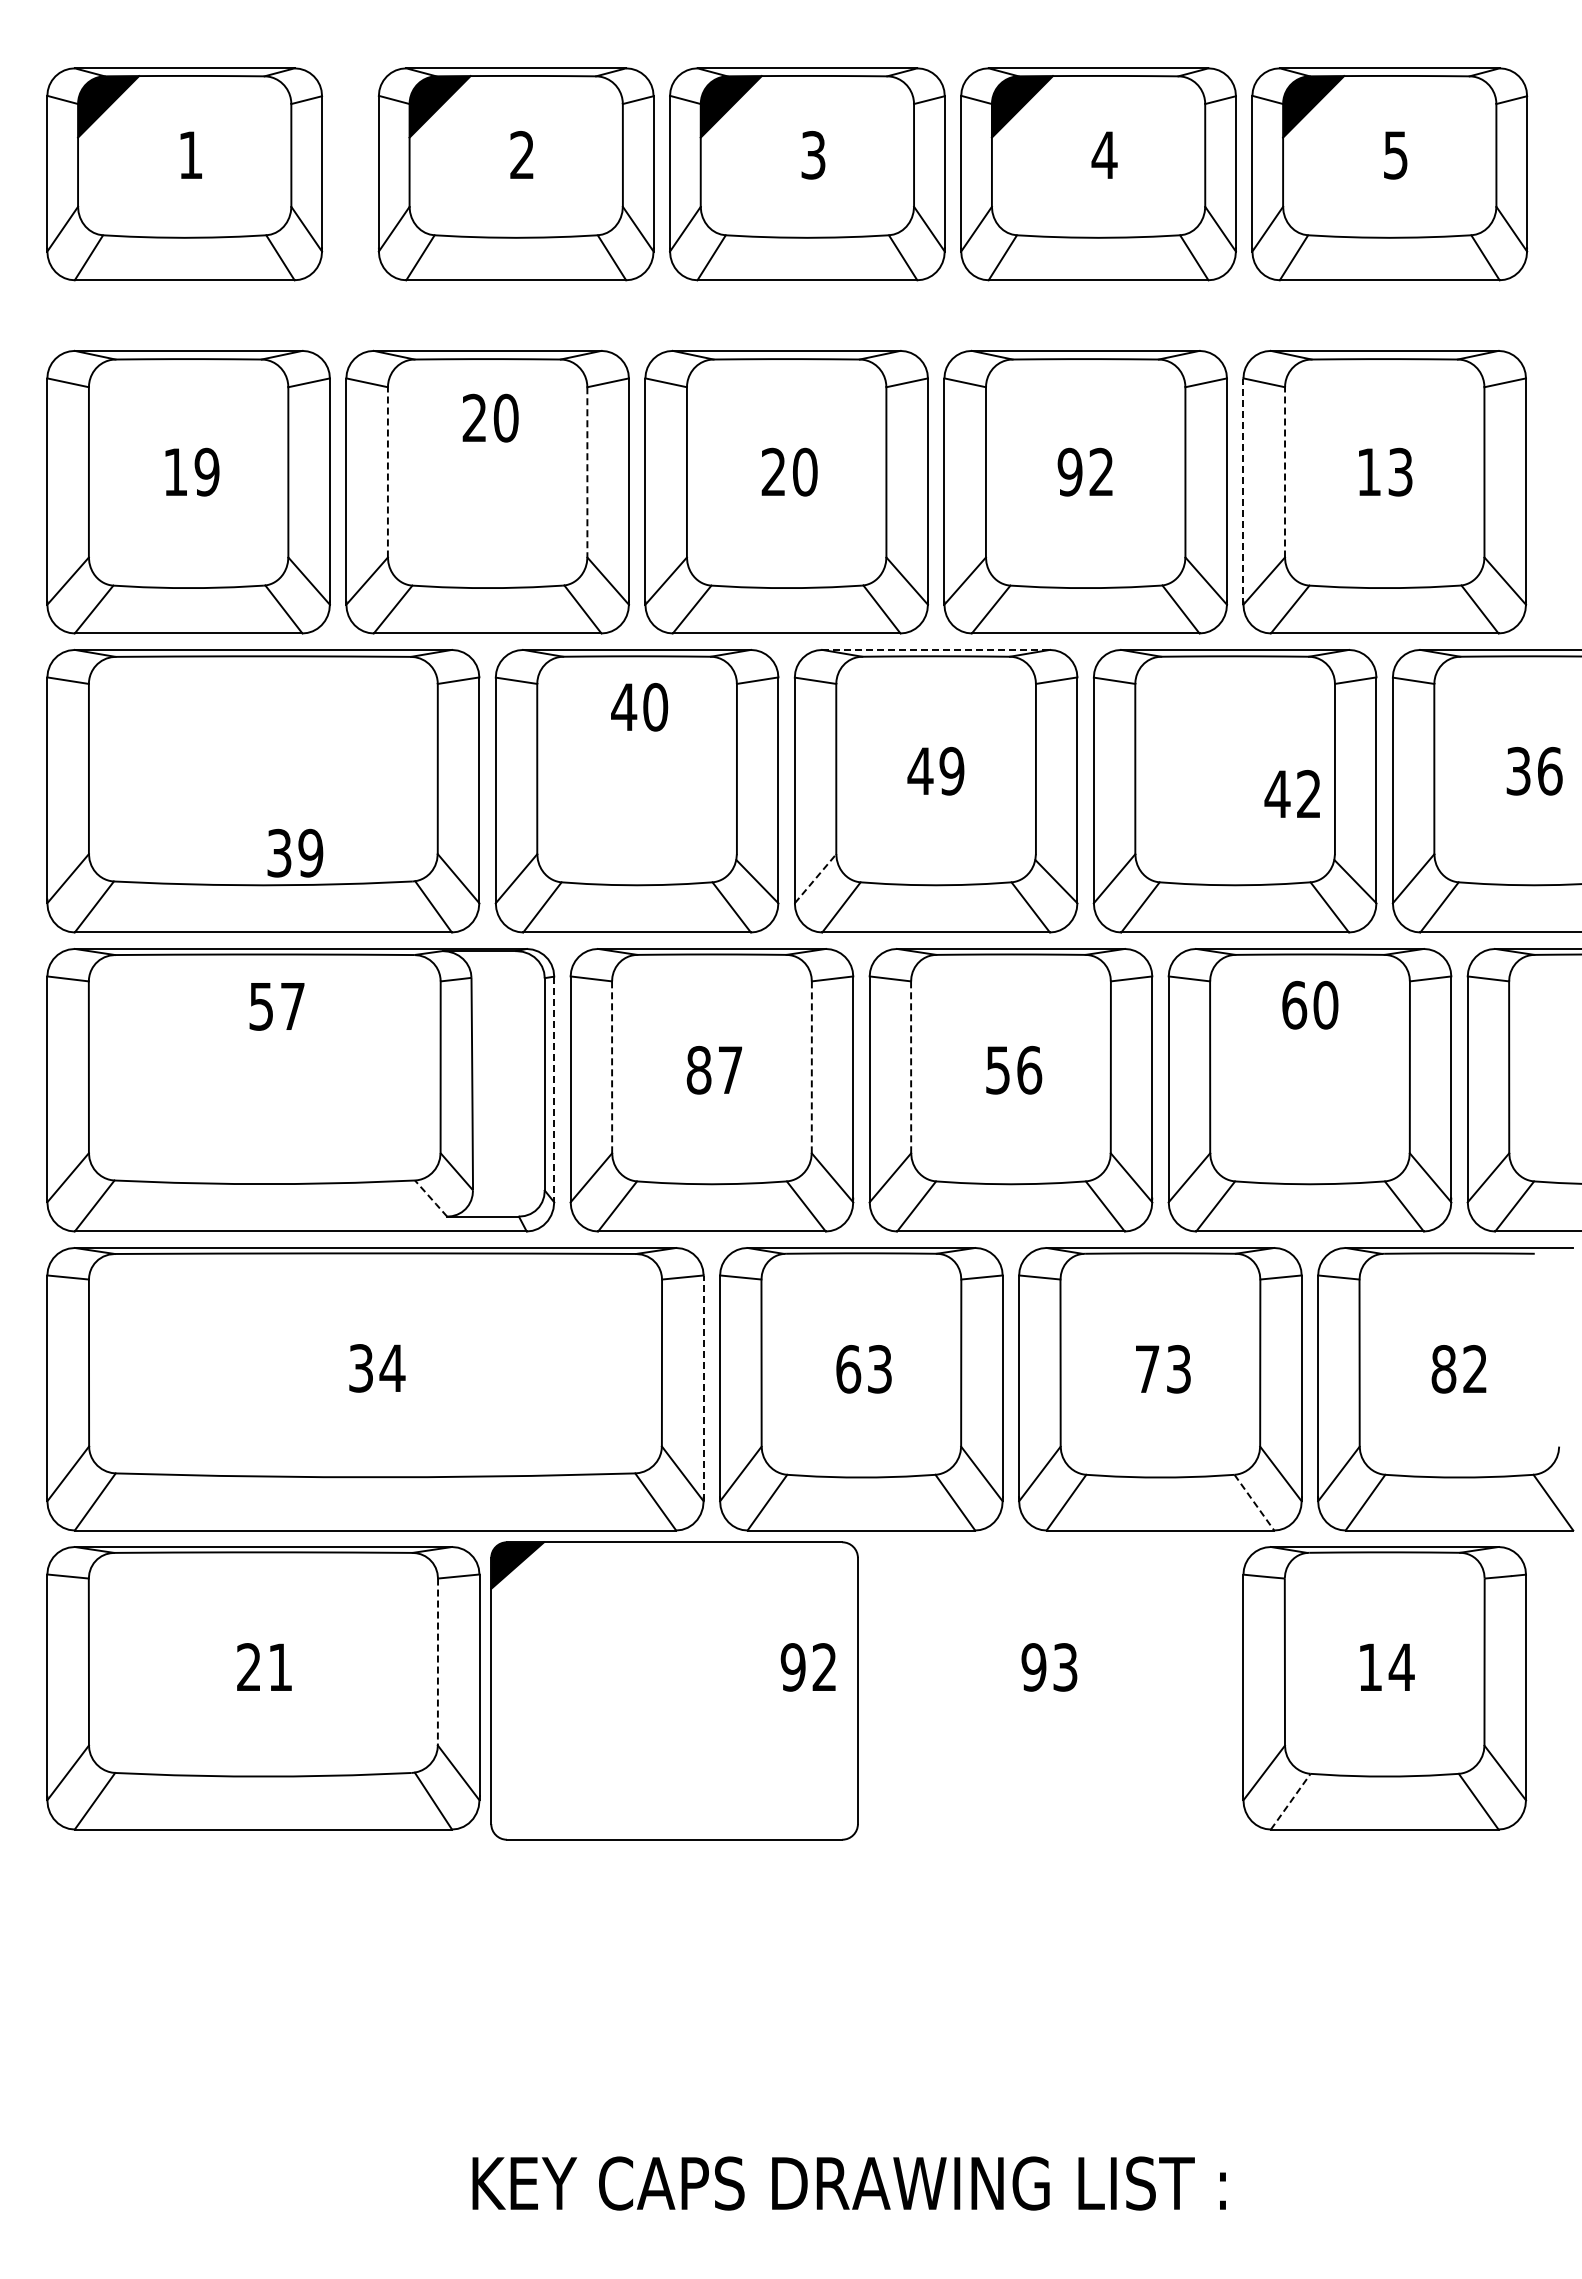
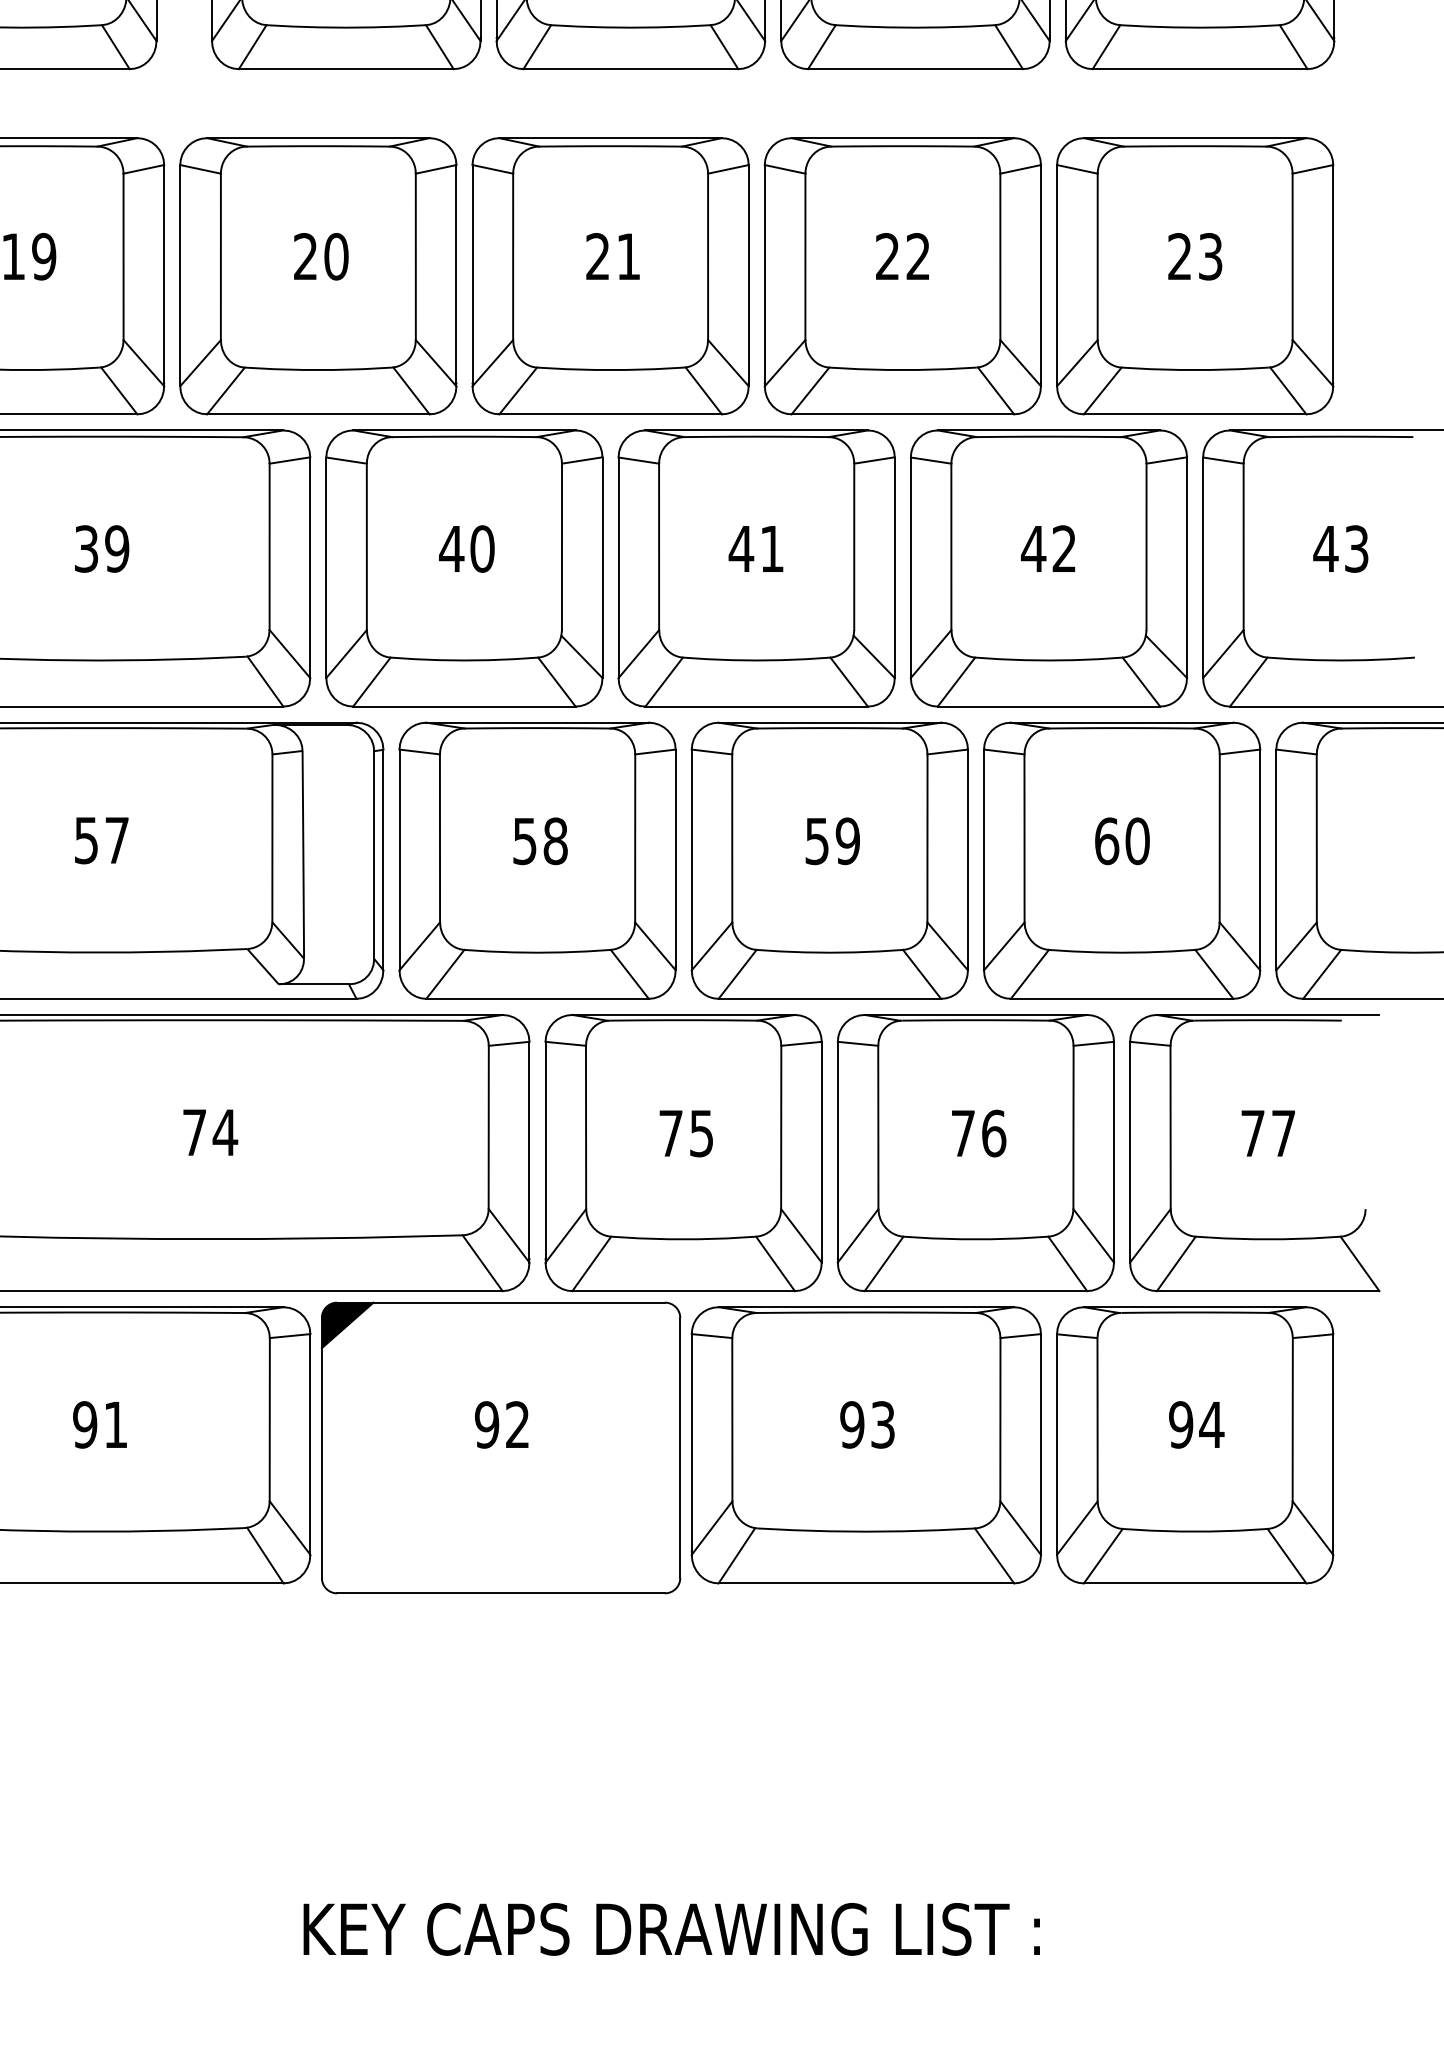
text: (490, 417) -> (321, 256), moved
line: (387, 471) -> (220, 256), dashed -> solid
text: (804, 471) -> (628, 256), 20 -> 21
line: (1285, 471) -> (1098, 256), dashed -> solid
text: (1368, 471) -> (1179, 256), 13 -> 23
line: (587, 472) -> (415, 257), dashed -> solid
text: (1069, 472) -> (887, 257), 92 -> 22
line: (1243, 491) -> (1057, 275), dashed -> solid
line: (936, 649) -> (757, 430), dashed -> solid
text: (639, 707) -> (466, 549), moved
text: (951, 770) -> (771, 548), 49 -> 41
text: (1533, 770) -> (1340, 548), 36 -> 43
text: (1291, 793) -> (1047, 548), moved
text: (295, 852) -> (102, 548), moved
line: (815, 878) -> (638, 653), dashed -> solid
text: (1310, 1005) -> (1122, 841), moved
text: (276, 1006) -> (101, 840), moved
line: (612, 1067) -> (440, 838), dashed -> solid
line: (811, 1067) -> (634, 838), dashed -> solid
line: (911, 1067) -> (732, 838), dashed -> solid
text: (714, 1069) -> (540, 840), 87 -> 58
text: (1029, 1069) -> (847, 840), 56 -> 59
line: (554, 1089) -> (383, 860), dashed -> solid
line: (431, 1198) -> (263, 966), dashed -> solid
text: (360, 1368) -> (194, 1132), 34 -> 74
text: (863, 1369) -> (685, 1133), 63 -> 75
text: (1178, 1369) -> (993, 1133), 73 -> 76
text: (1458, 1369) -> (1267, 1133), 82 -> 77
line: (703, 1388) -> (529, 1152), dashed -> solid
line: (1254, 1503) -> (1067, 1264), dashed -> solid
line: (437, 1661) -> (269, 1419), dashed -> solid
text: (248, 1667) -> (84, 1425), 21 -> 91
text: (807, 1667) -> (500, 1425), moved
text: (1370, 1667) -> (1181, 1425), 14 -> 94
part: (1047, 1688) -> (865, 1445), added
line: (1291, 1801) -> (1104, 1555), dashed -> solid

